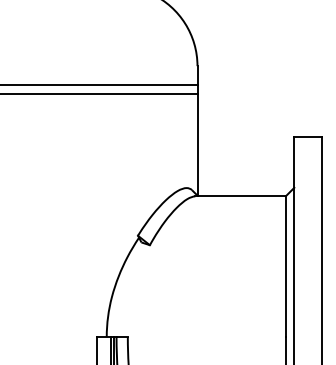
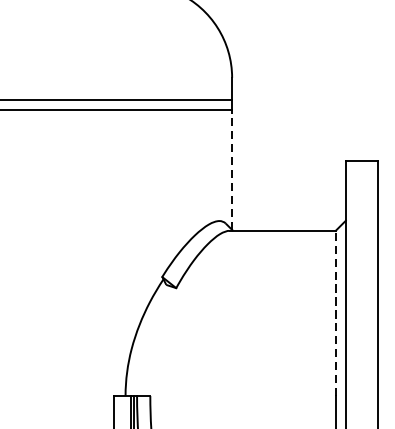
line: (197, 144) -> (232, 169), solid -> dashed
line: (285, 266) -> (335, 313), solid -> dashed

